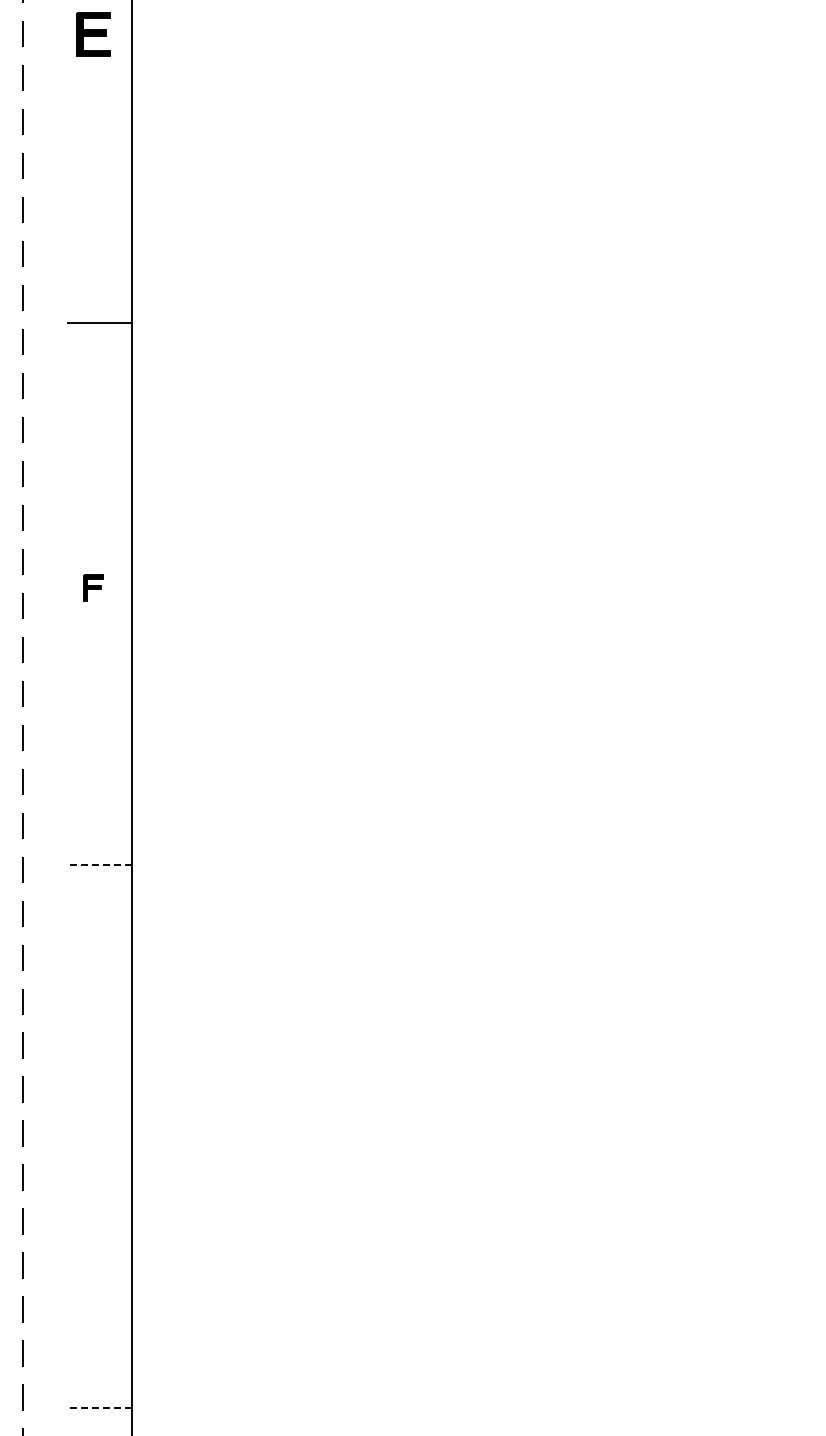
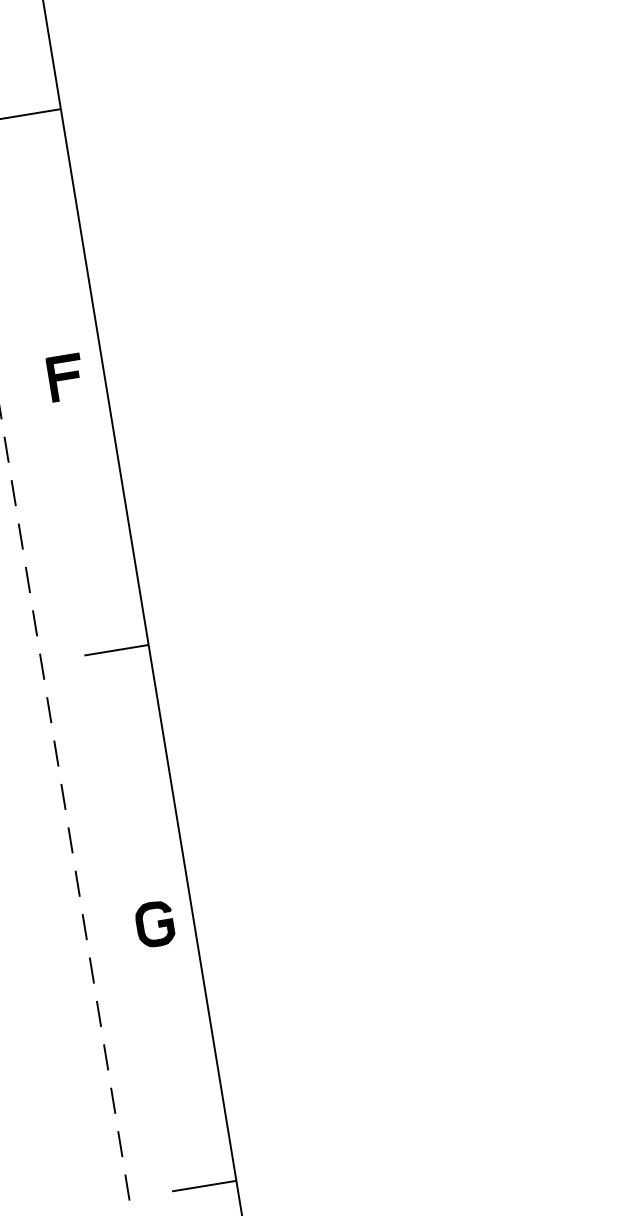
part: (93, 588) -> (65, 377), size x1.67
line: (99, 865) -> (116, 650), dashed -> solid
part: (92, 1141) -> (154, 923), added
line: (99, 1408) -> (204, 1186), dashed -> solid

